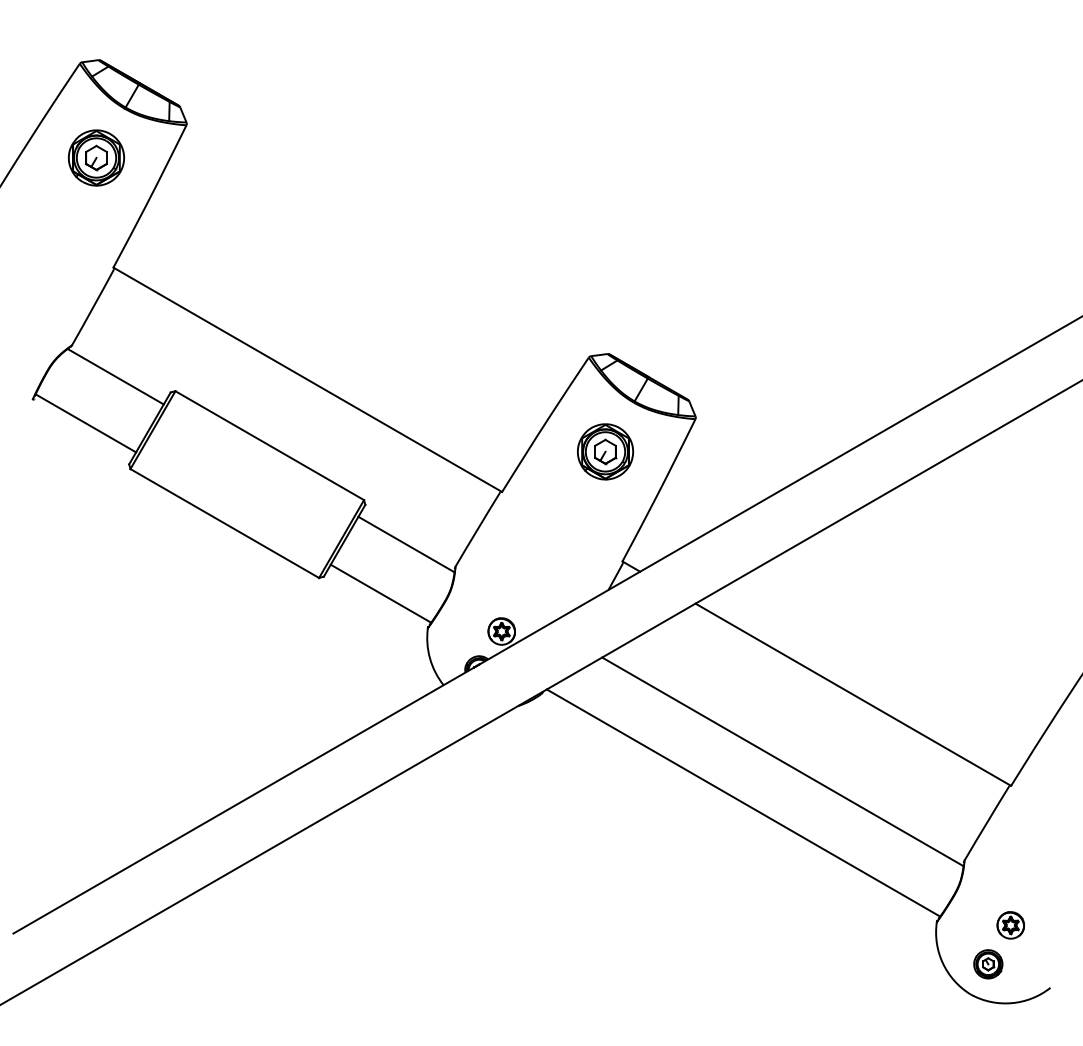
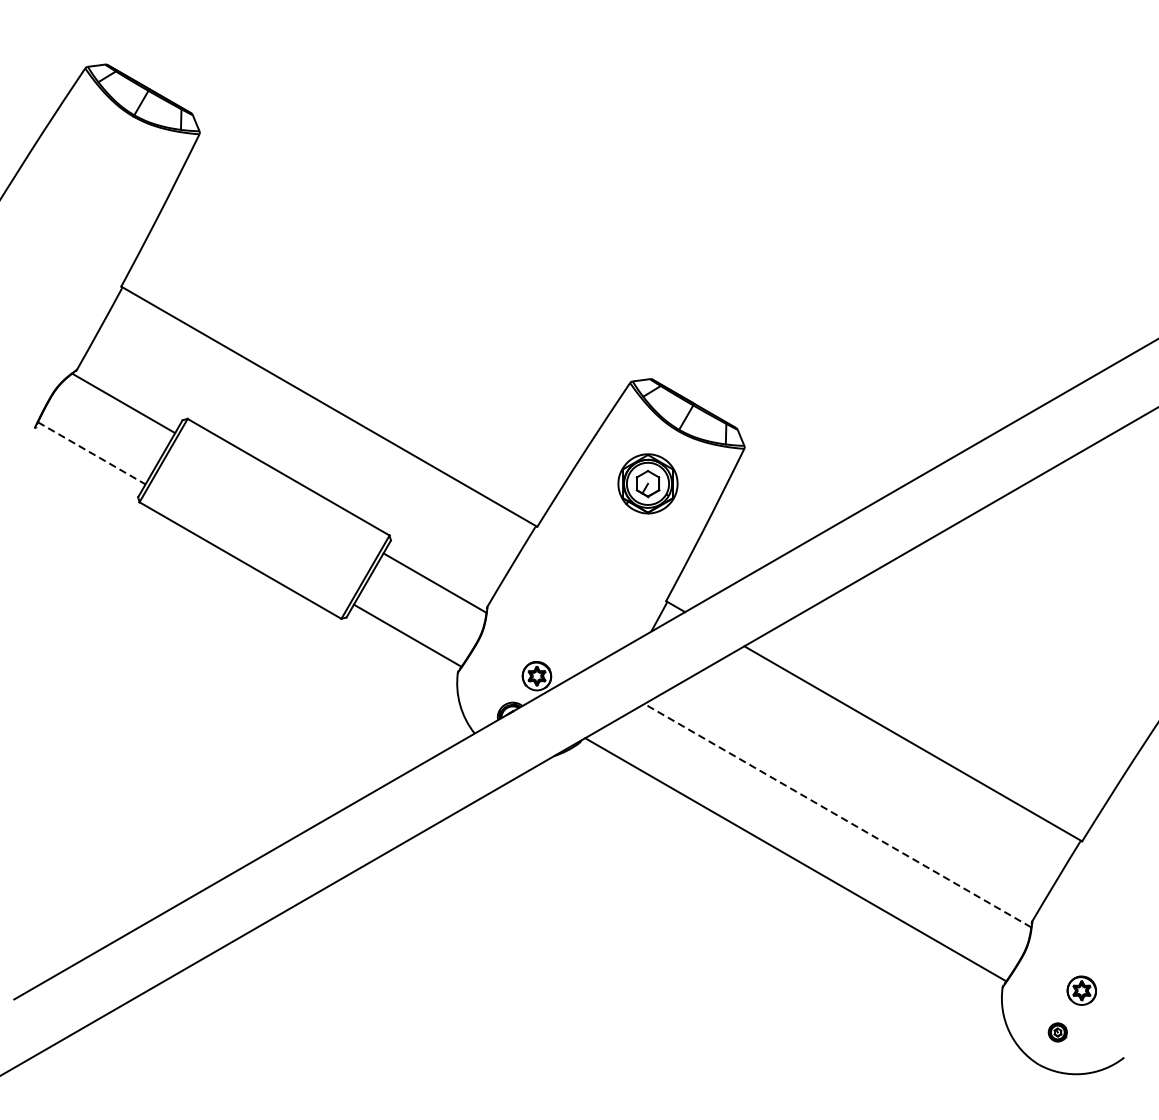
part: (96, 157) -> (103, 168), removed
line: (86, 423) -> (92, 453), solid -> dashed
line: (782, 761) -> (837, 815), solid -> dashed
part: (988, 964) -> (1057, 1032), size x0.6

